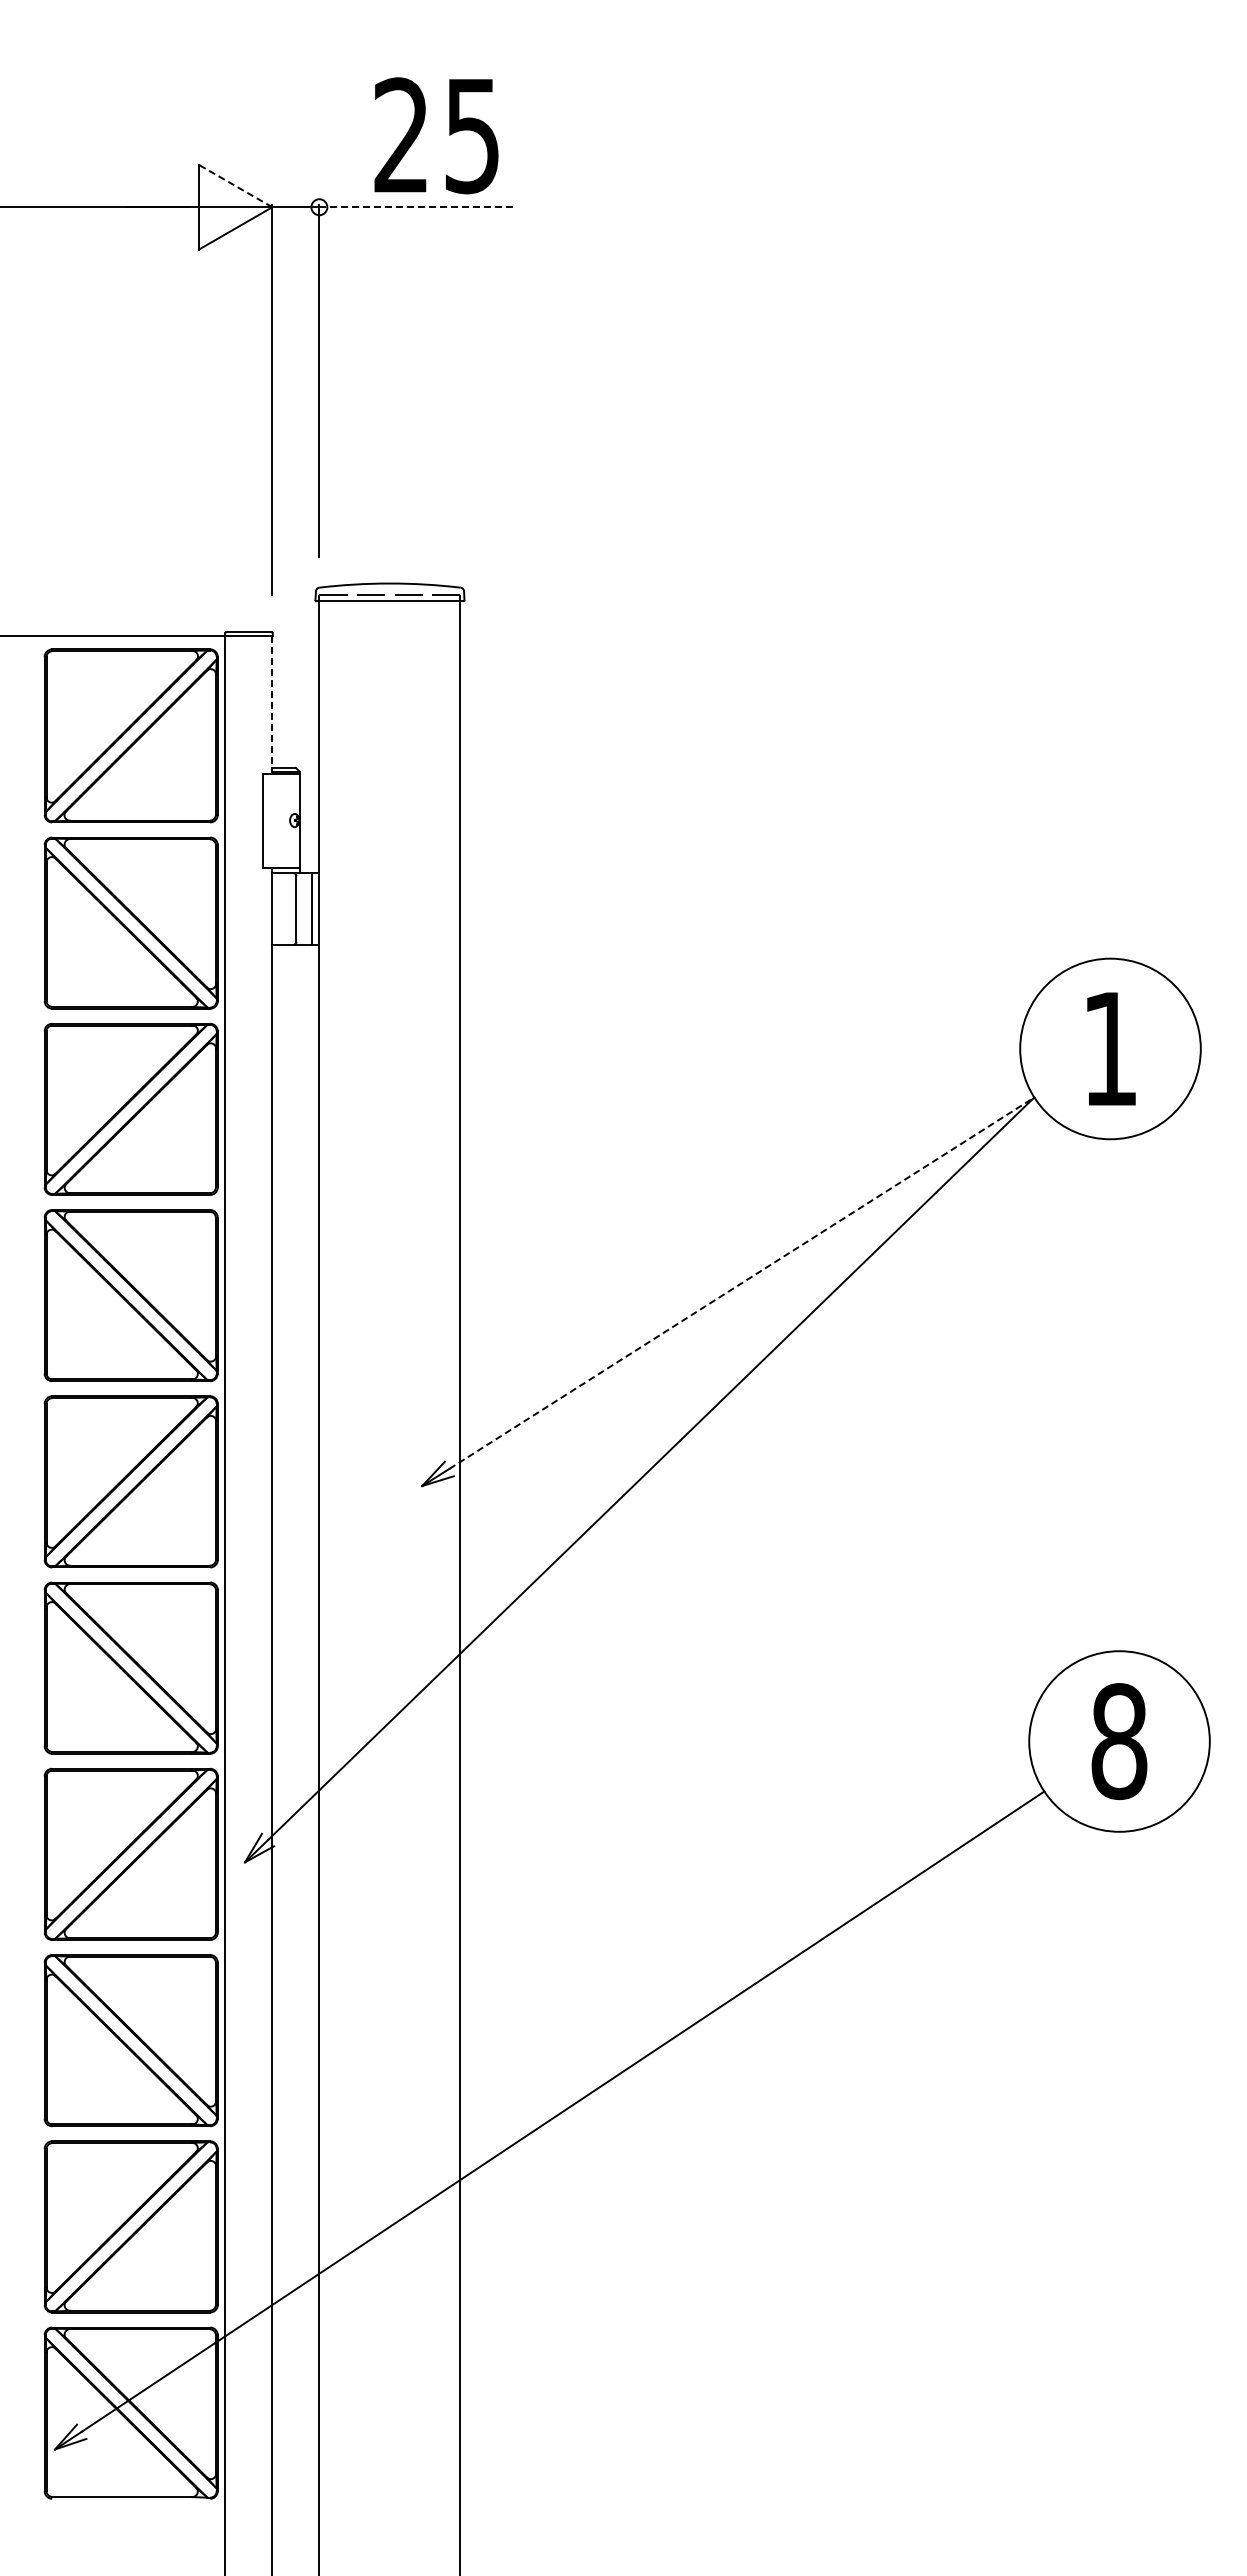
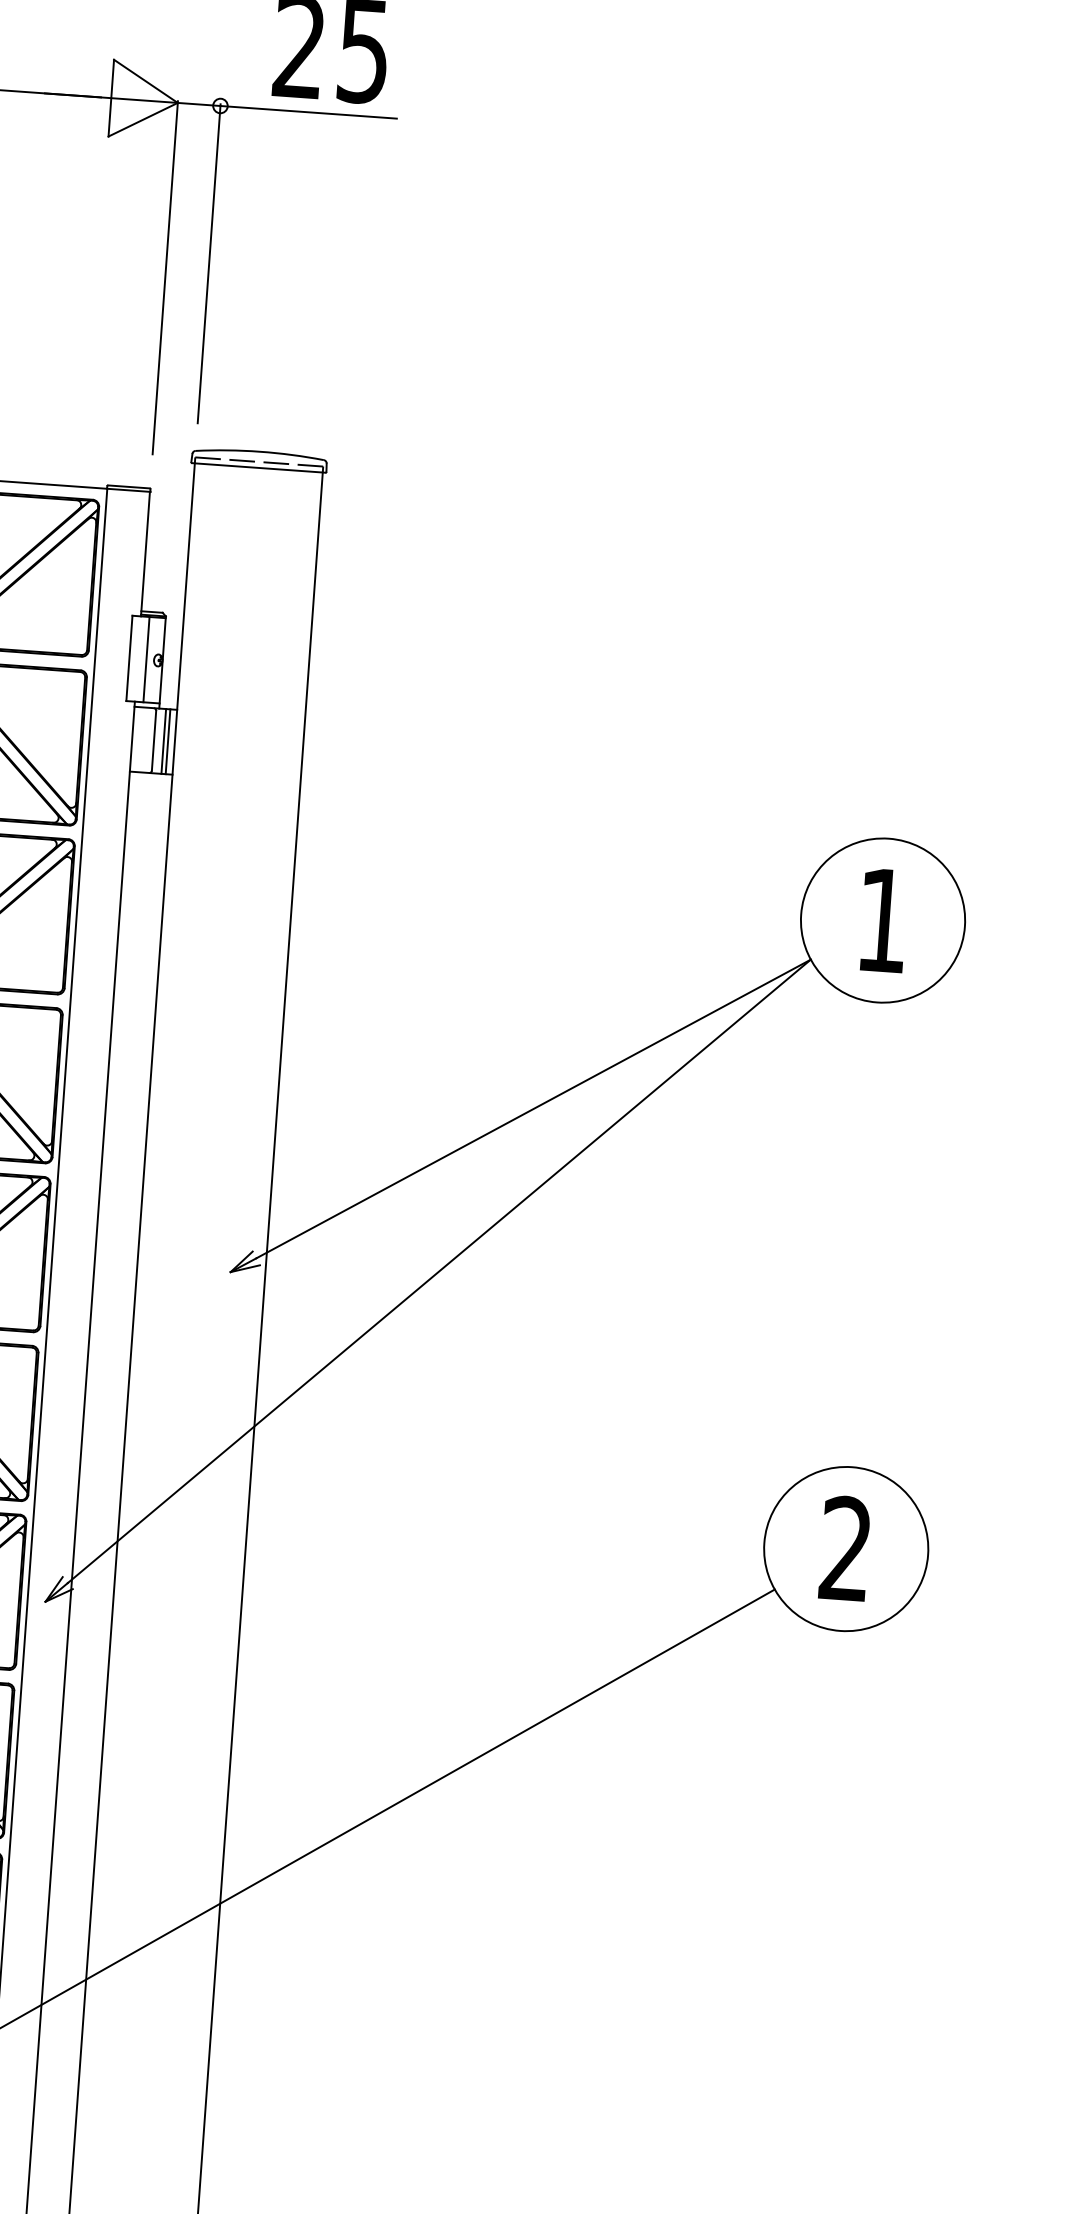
line: (235, 185) -> (145, 80), dashed -> solid
line: (417, 207) -> (309, 112), dashed -> solid
line: (272, 704) -> (145, 553), dashed -> solid
line: (281, 820) -> (146, 659), added
line: (307, 908) -> (164, 741), added
line: (742, 1282) -> (534, 1108), dashed -> solid
text: (1119, 1741) -> (846, 1549), 8 -> 2

